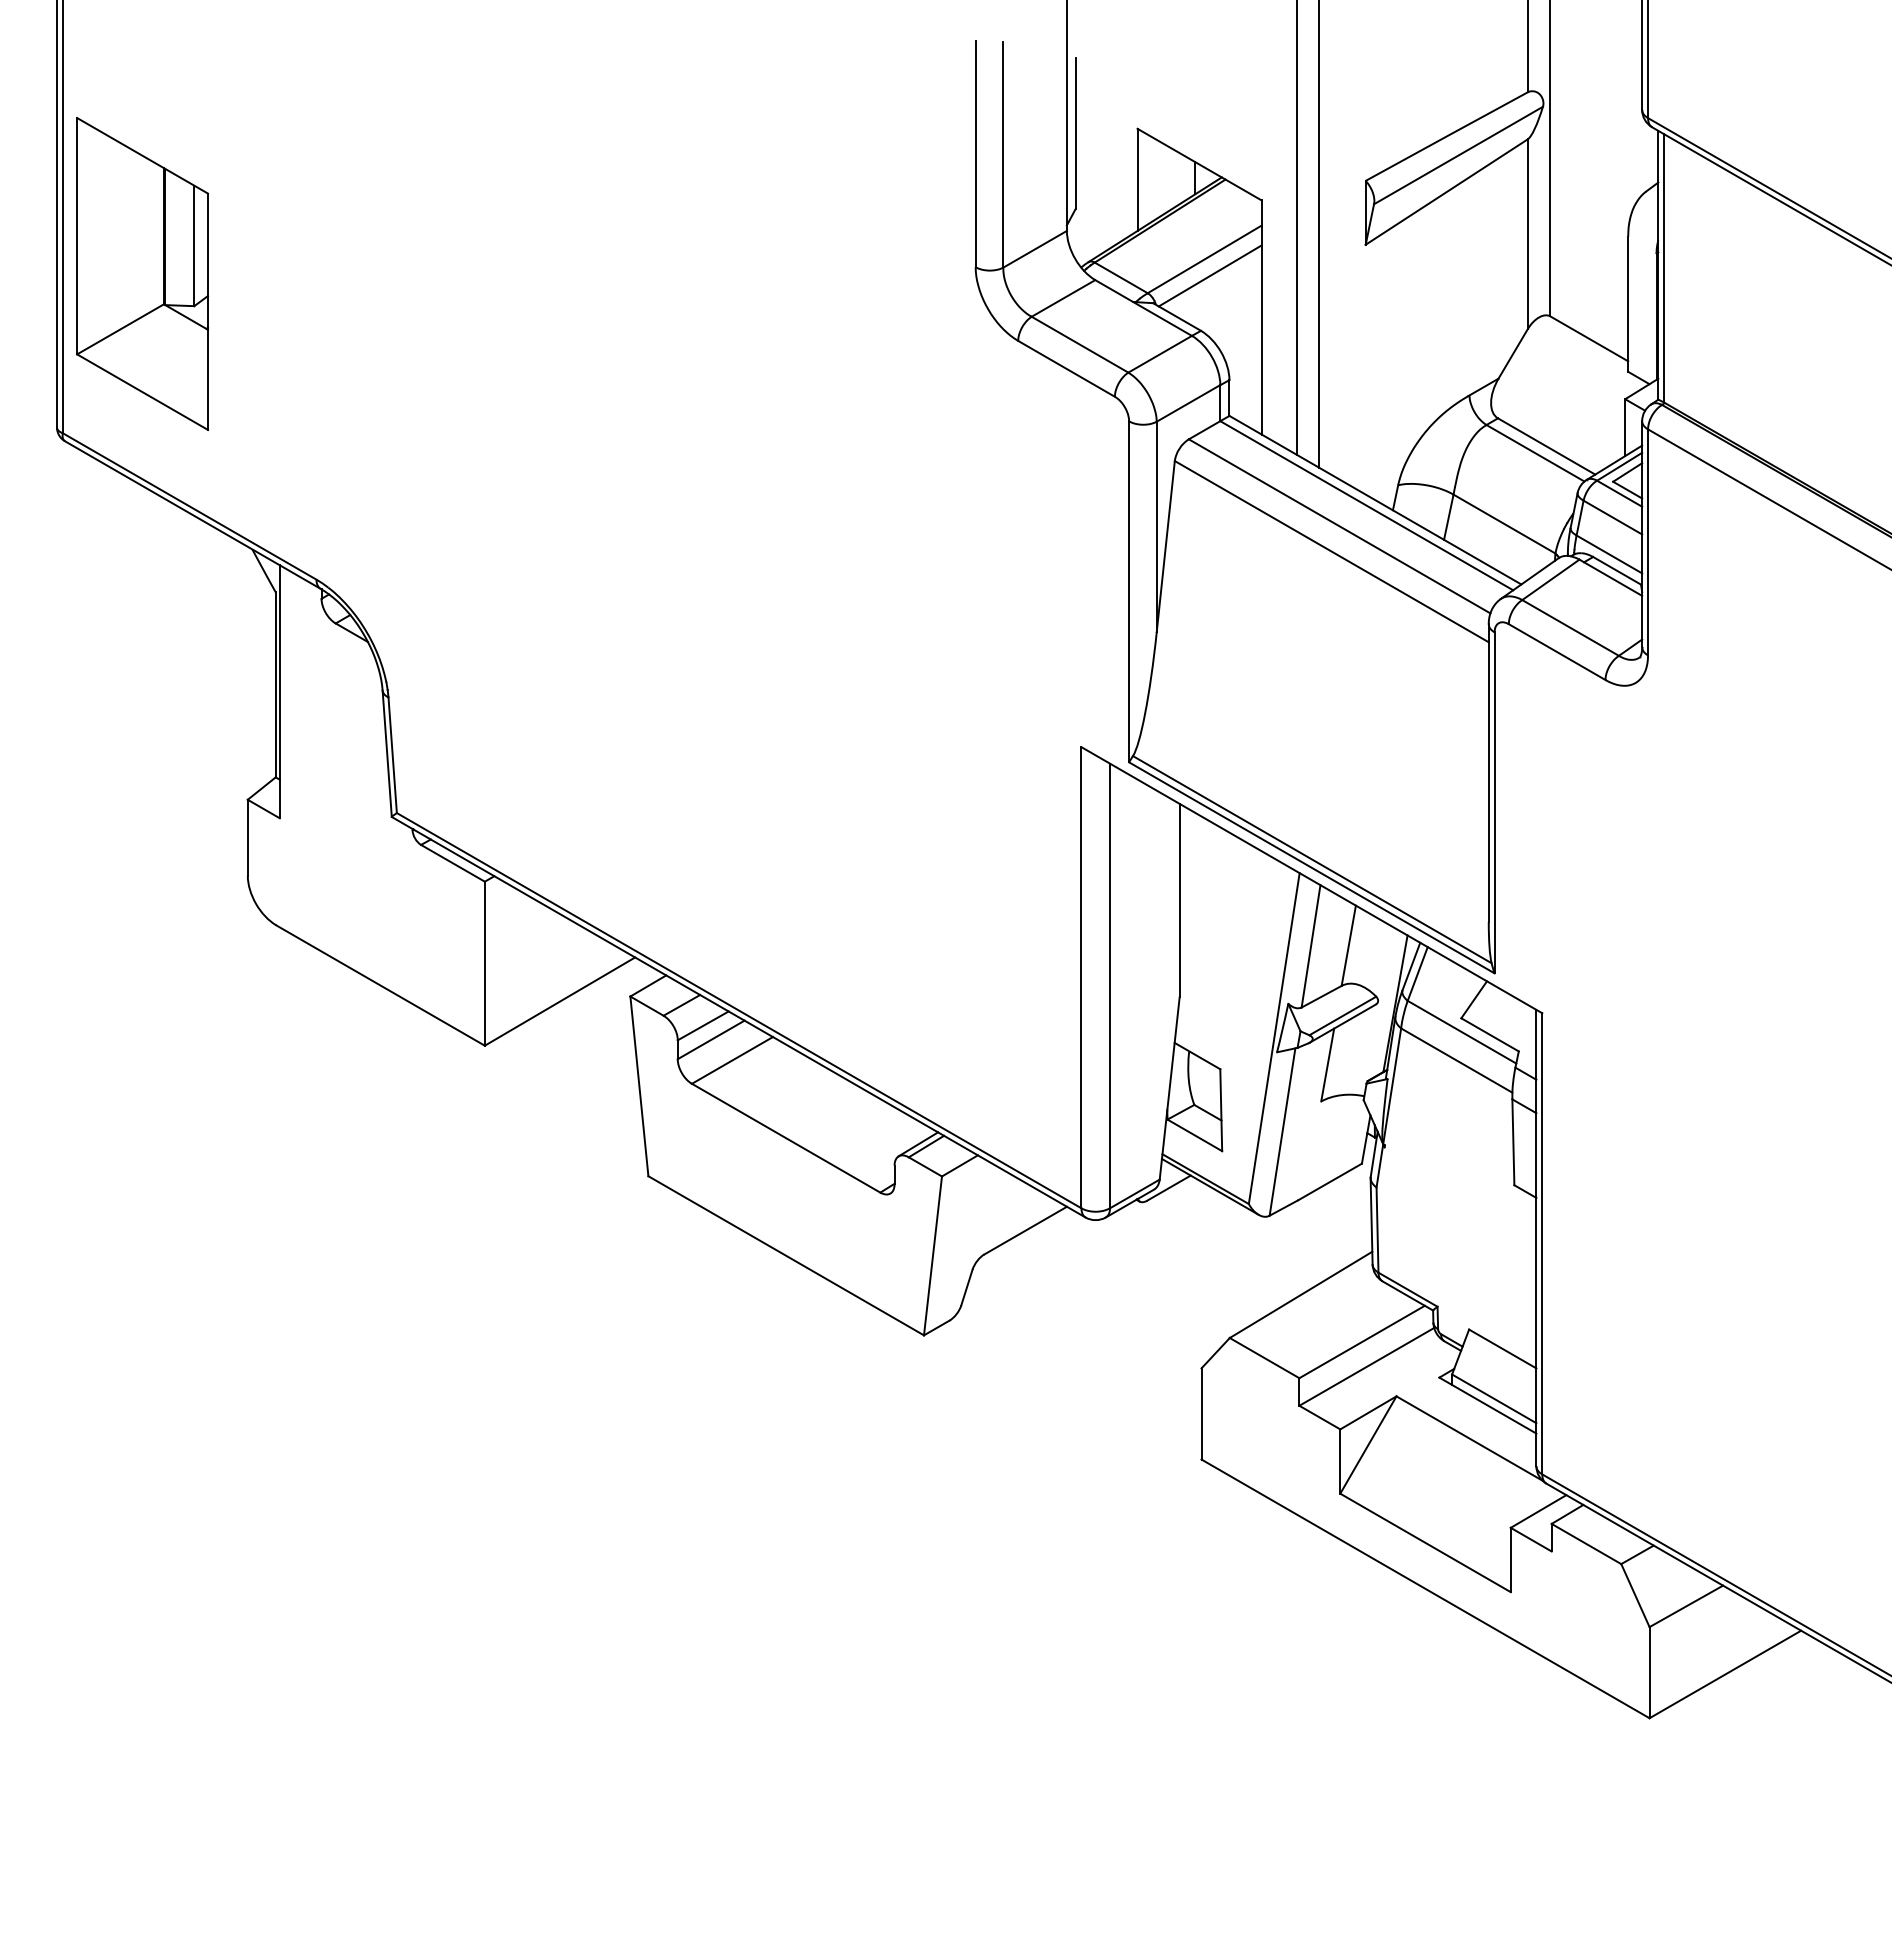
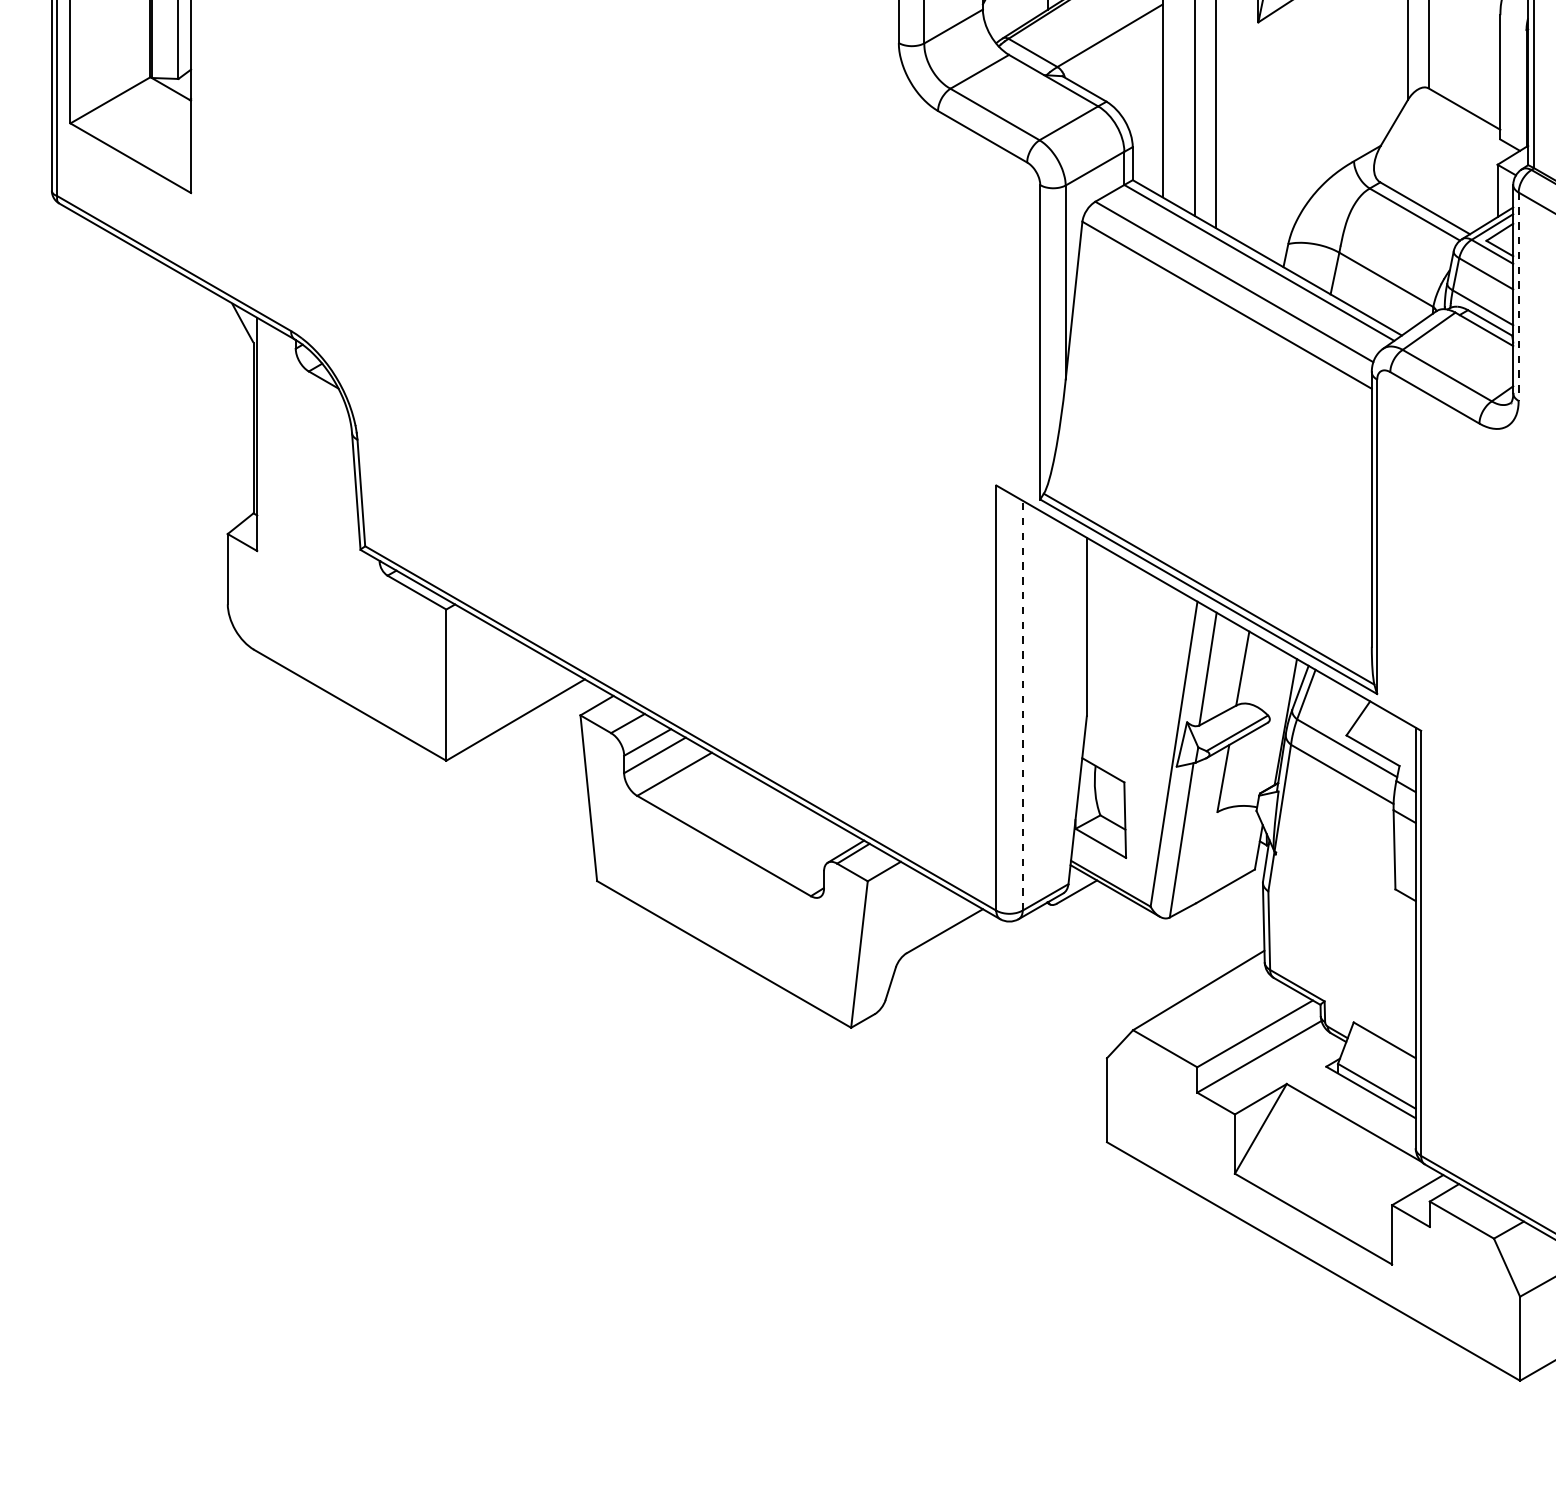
line: (1209, 275) -> (1114, 50), removed
line: (1648, 542) -> (1519, 296), solid -> dashed
line: (1110, 985) -> (1023, 705), solid -> dashed

